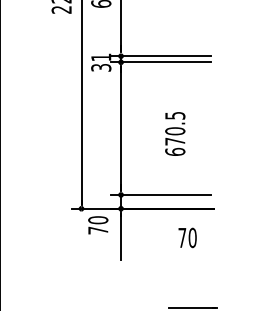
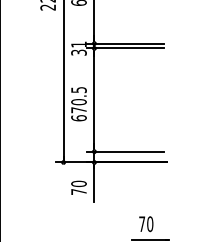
text: (175, 133) -> (79, 103), moved
text: (98, 225) -> (79, 188), moved
text: (187, 237) -> (146, 223), moved

